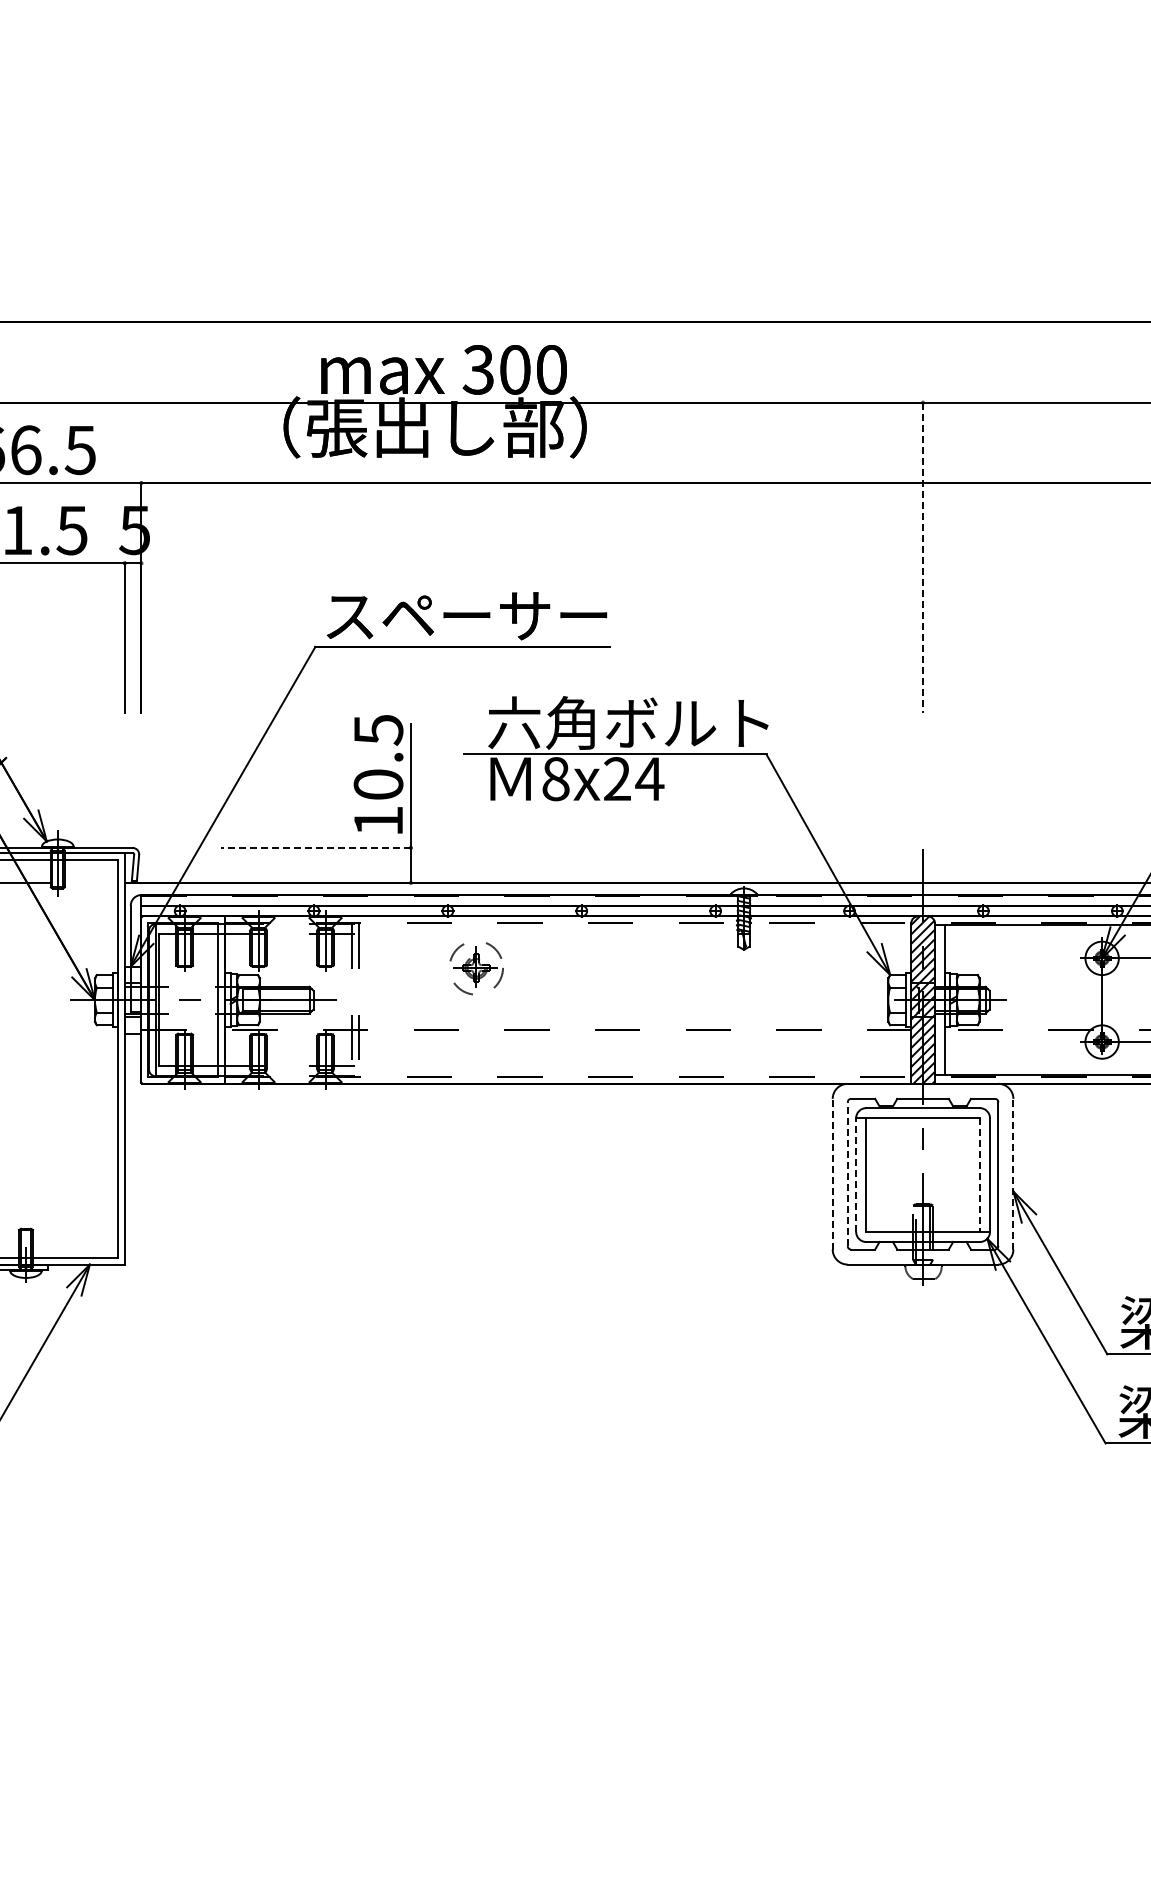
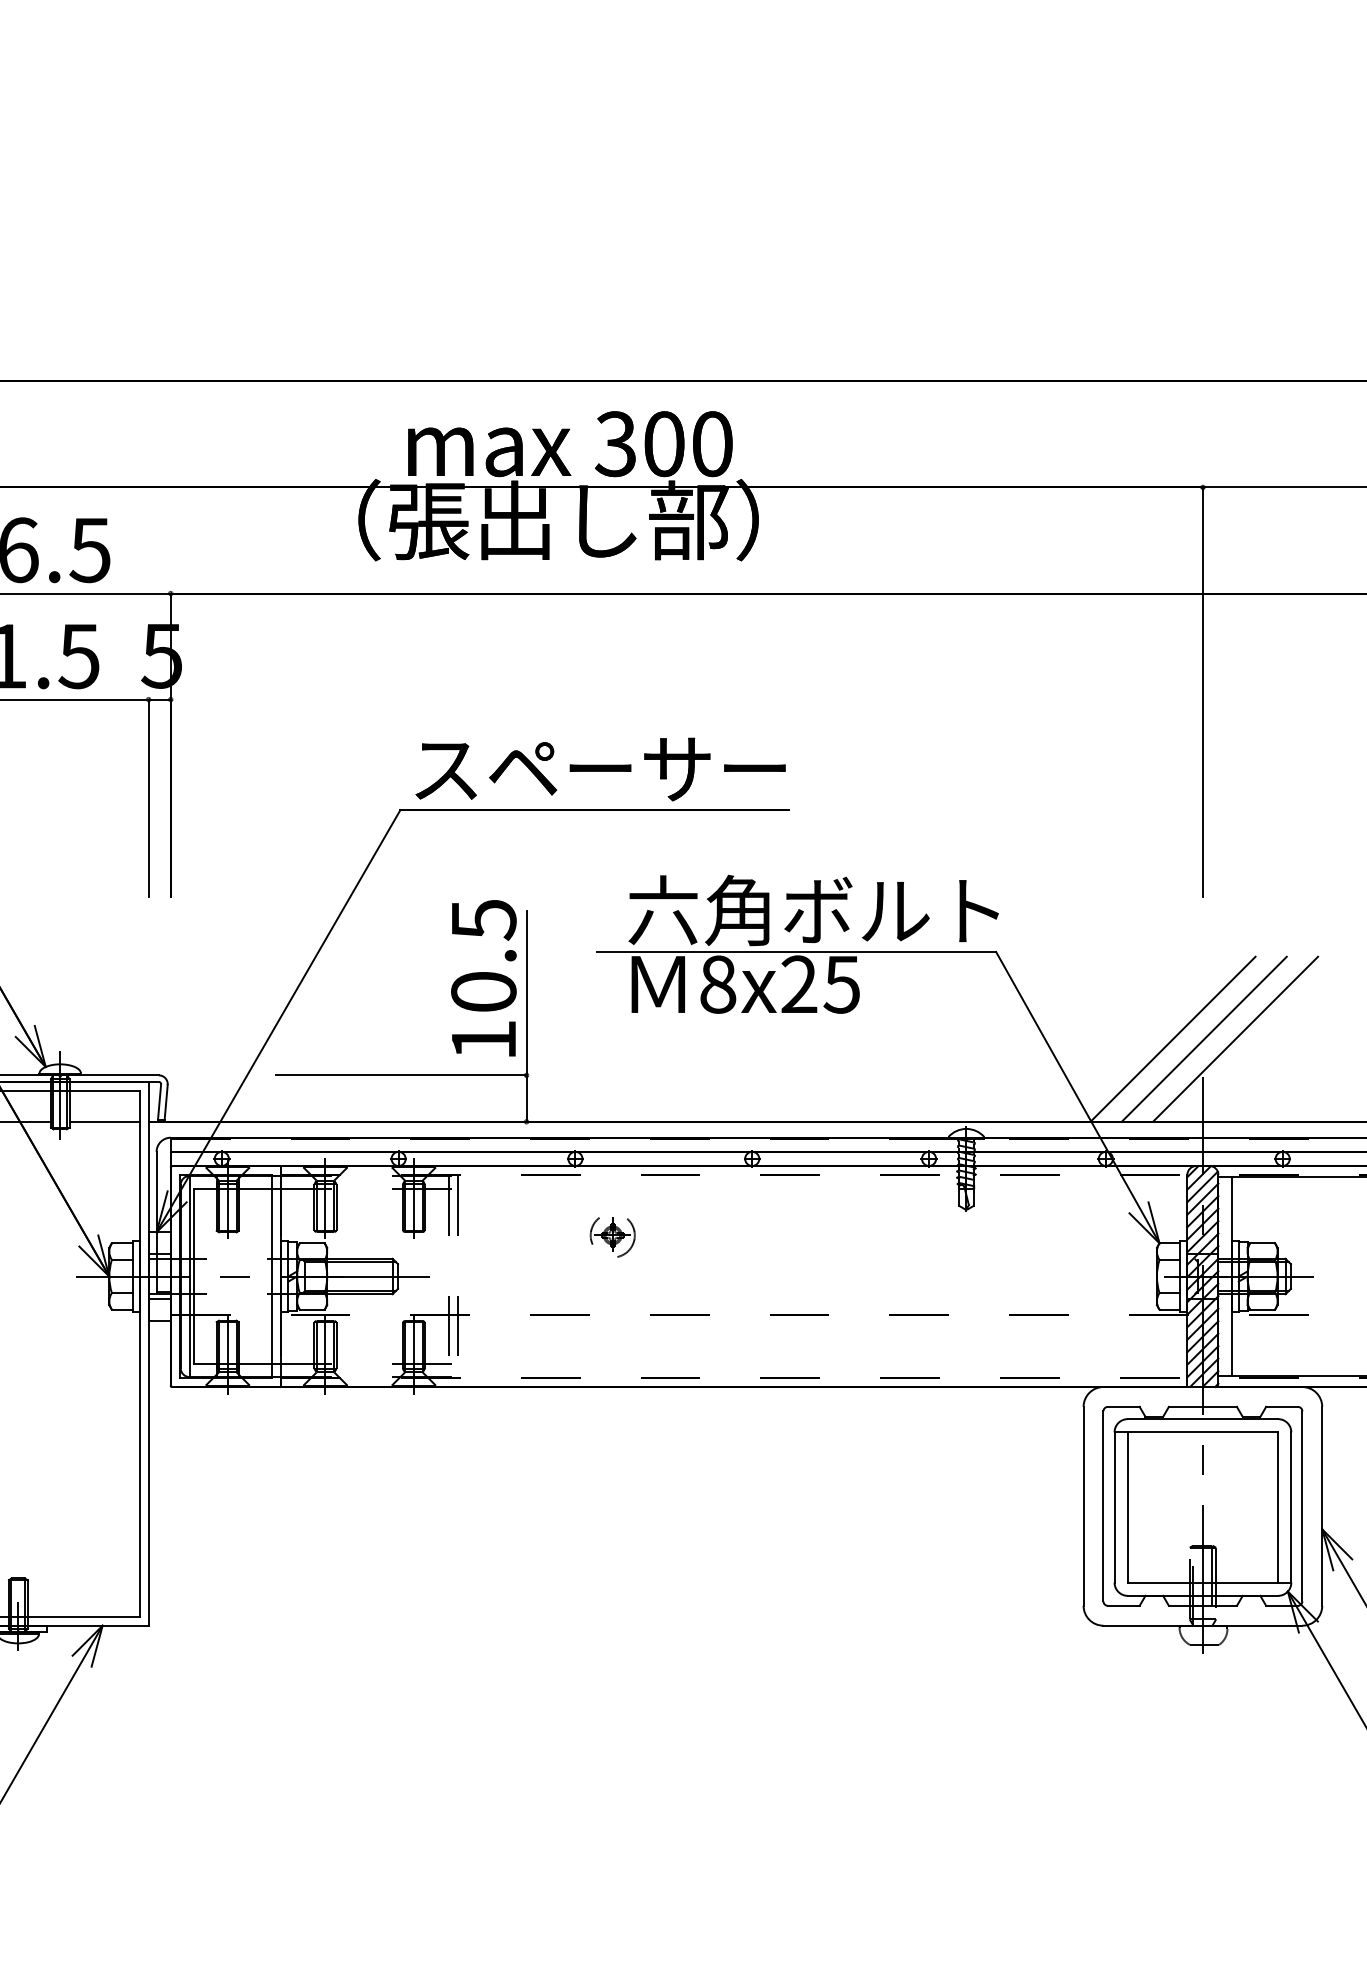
line: (923, 558) -> (1203, 693), dashed -> solid
text: (649, 779) -> (841, 985), 8x24 -> 8x25
line: (899, 820) -> (1171, 1039), added
line: (923, 820) -> (1203, 1039), added
line: (947, 820) -> (1235, 1039), added
line: (316, 847) -> (401, 1074), dashed -> solid
line: (91, 883) -> (104, 1122), added
part: (475, 970) -> (611, 1237), size x0.62
line: (832, 1173) -> (1083, 1505), dashed -> solid
line: (1013, 1173) -> (1322, 1505), dashed -> solid
line: (847, 1174) -> (1103, 1506), dashed -> solid
line: (856, 1175) -> (1115, 1508), dashed -> solid
line: (979, 1175) -> (1277, 1508), dashed -> solid

